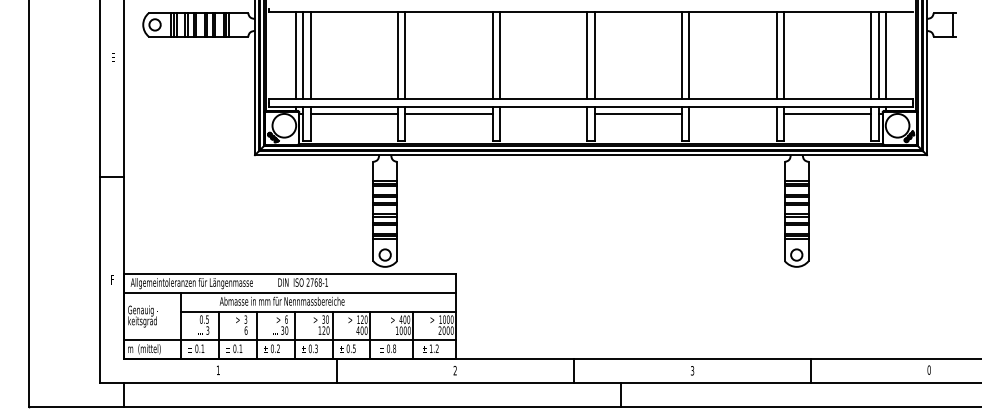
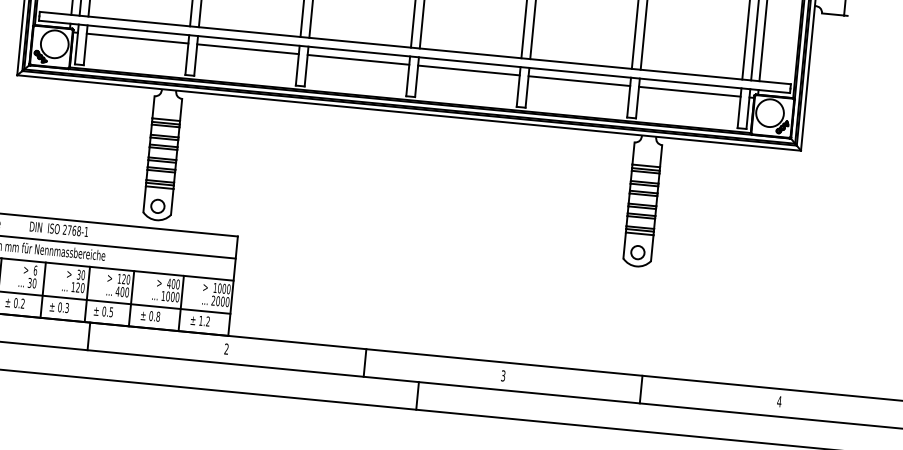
line: (543, 114) -> (358, 60), added
line: (732, 114) -> (578, 81), added
text: (928, 369) -> (778, 400), 0 -> 4

